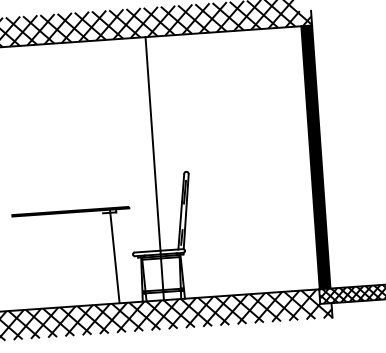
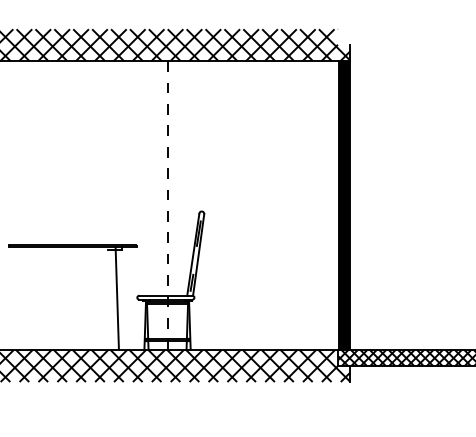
line: (154, 169) -> (167, 206), solid -> dashed

